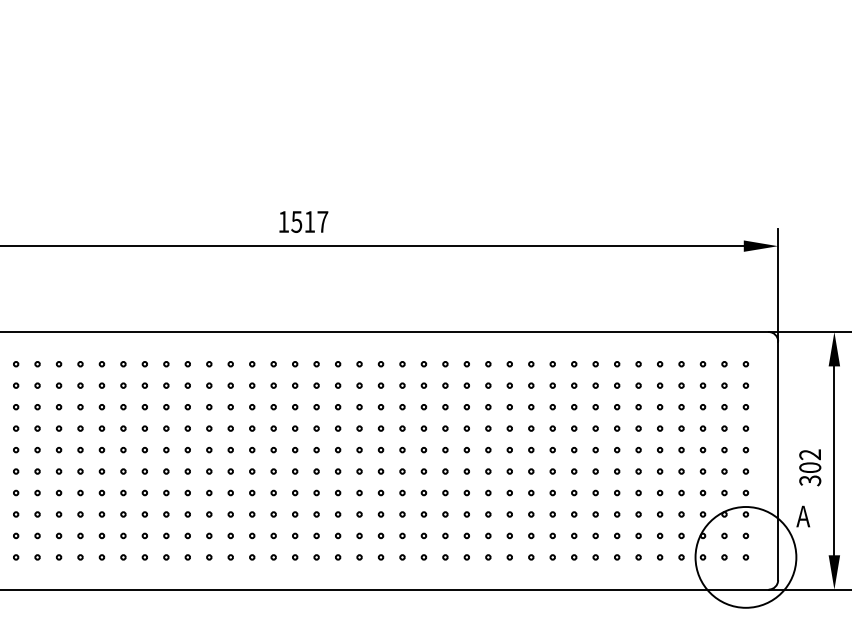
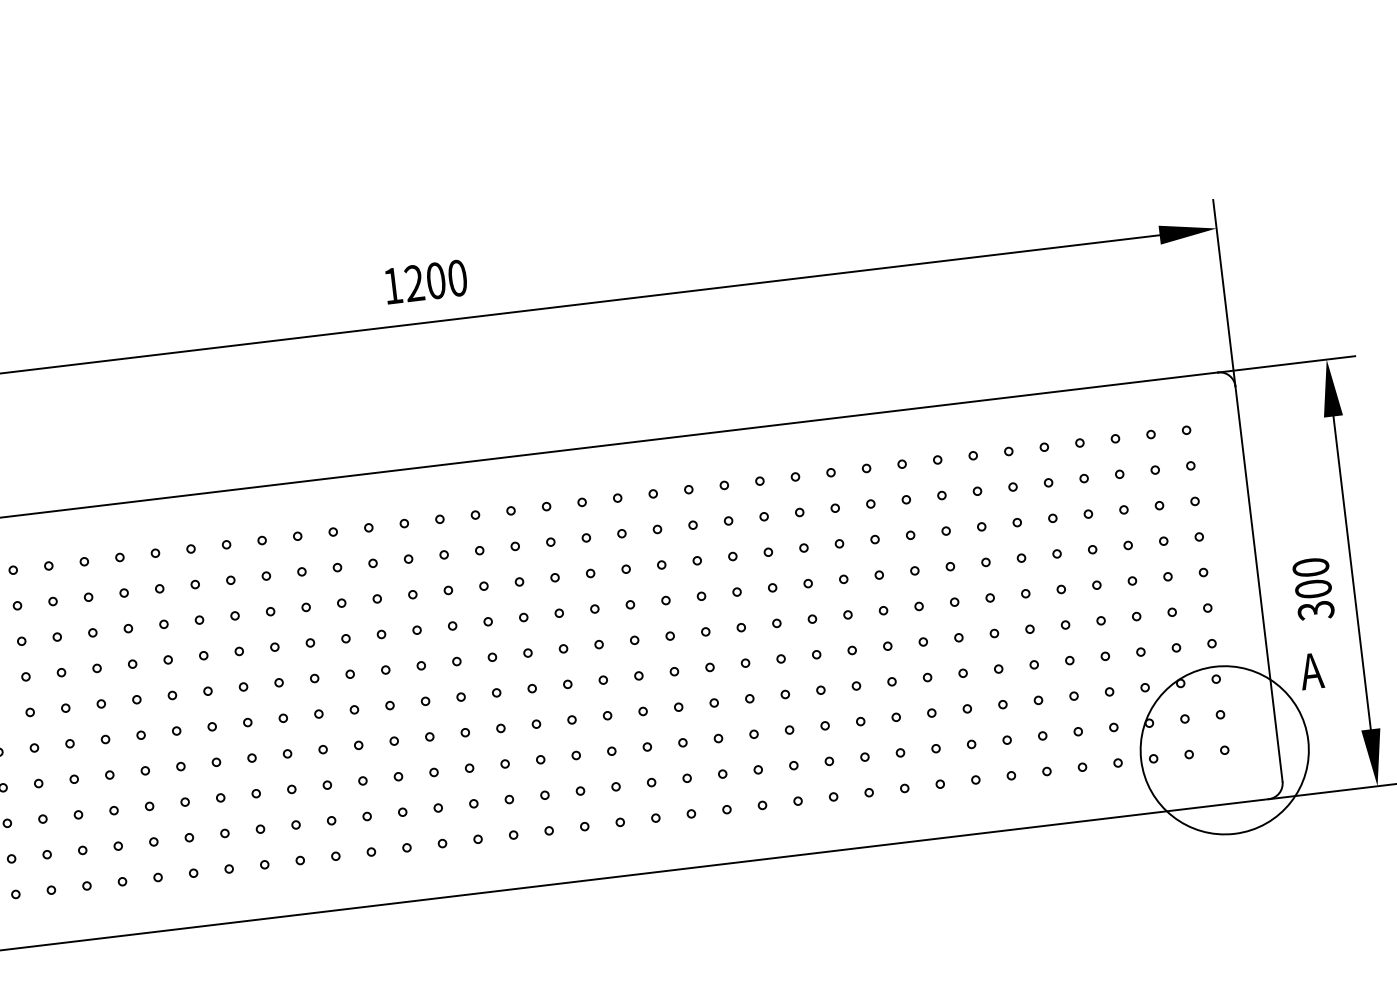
text: (309, 221) -> (435, 280), 1517 -> 1200
text: (810, 454) -> (1311, 567), 302 -> 300

